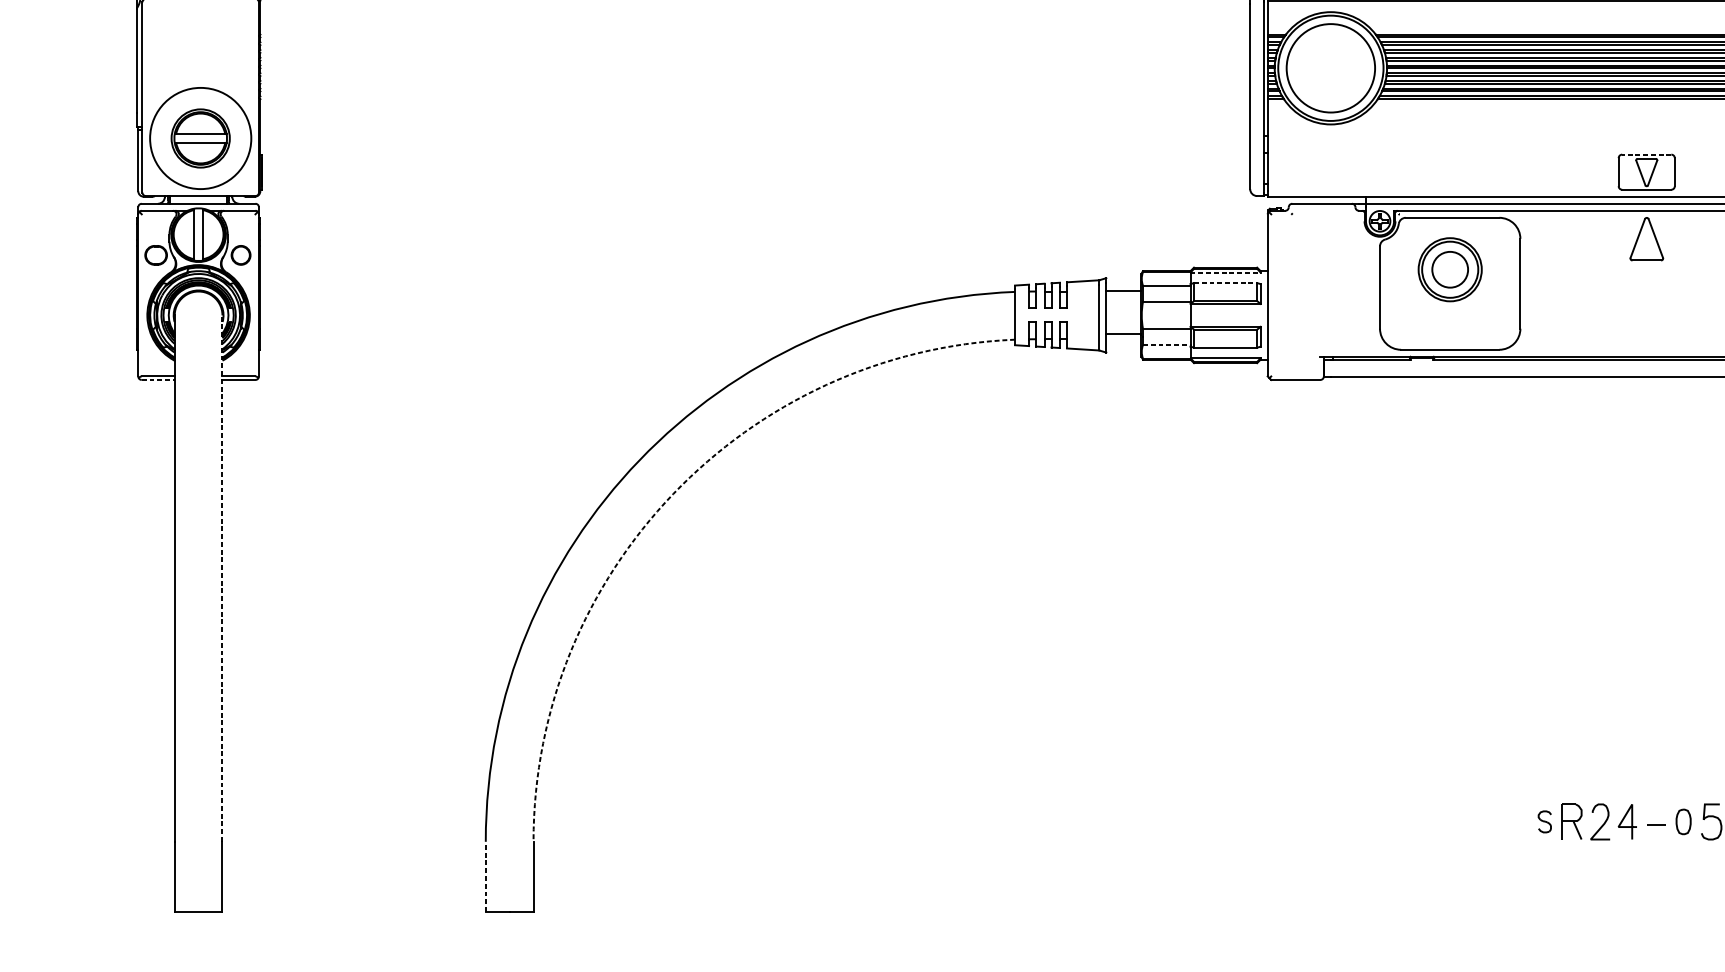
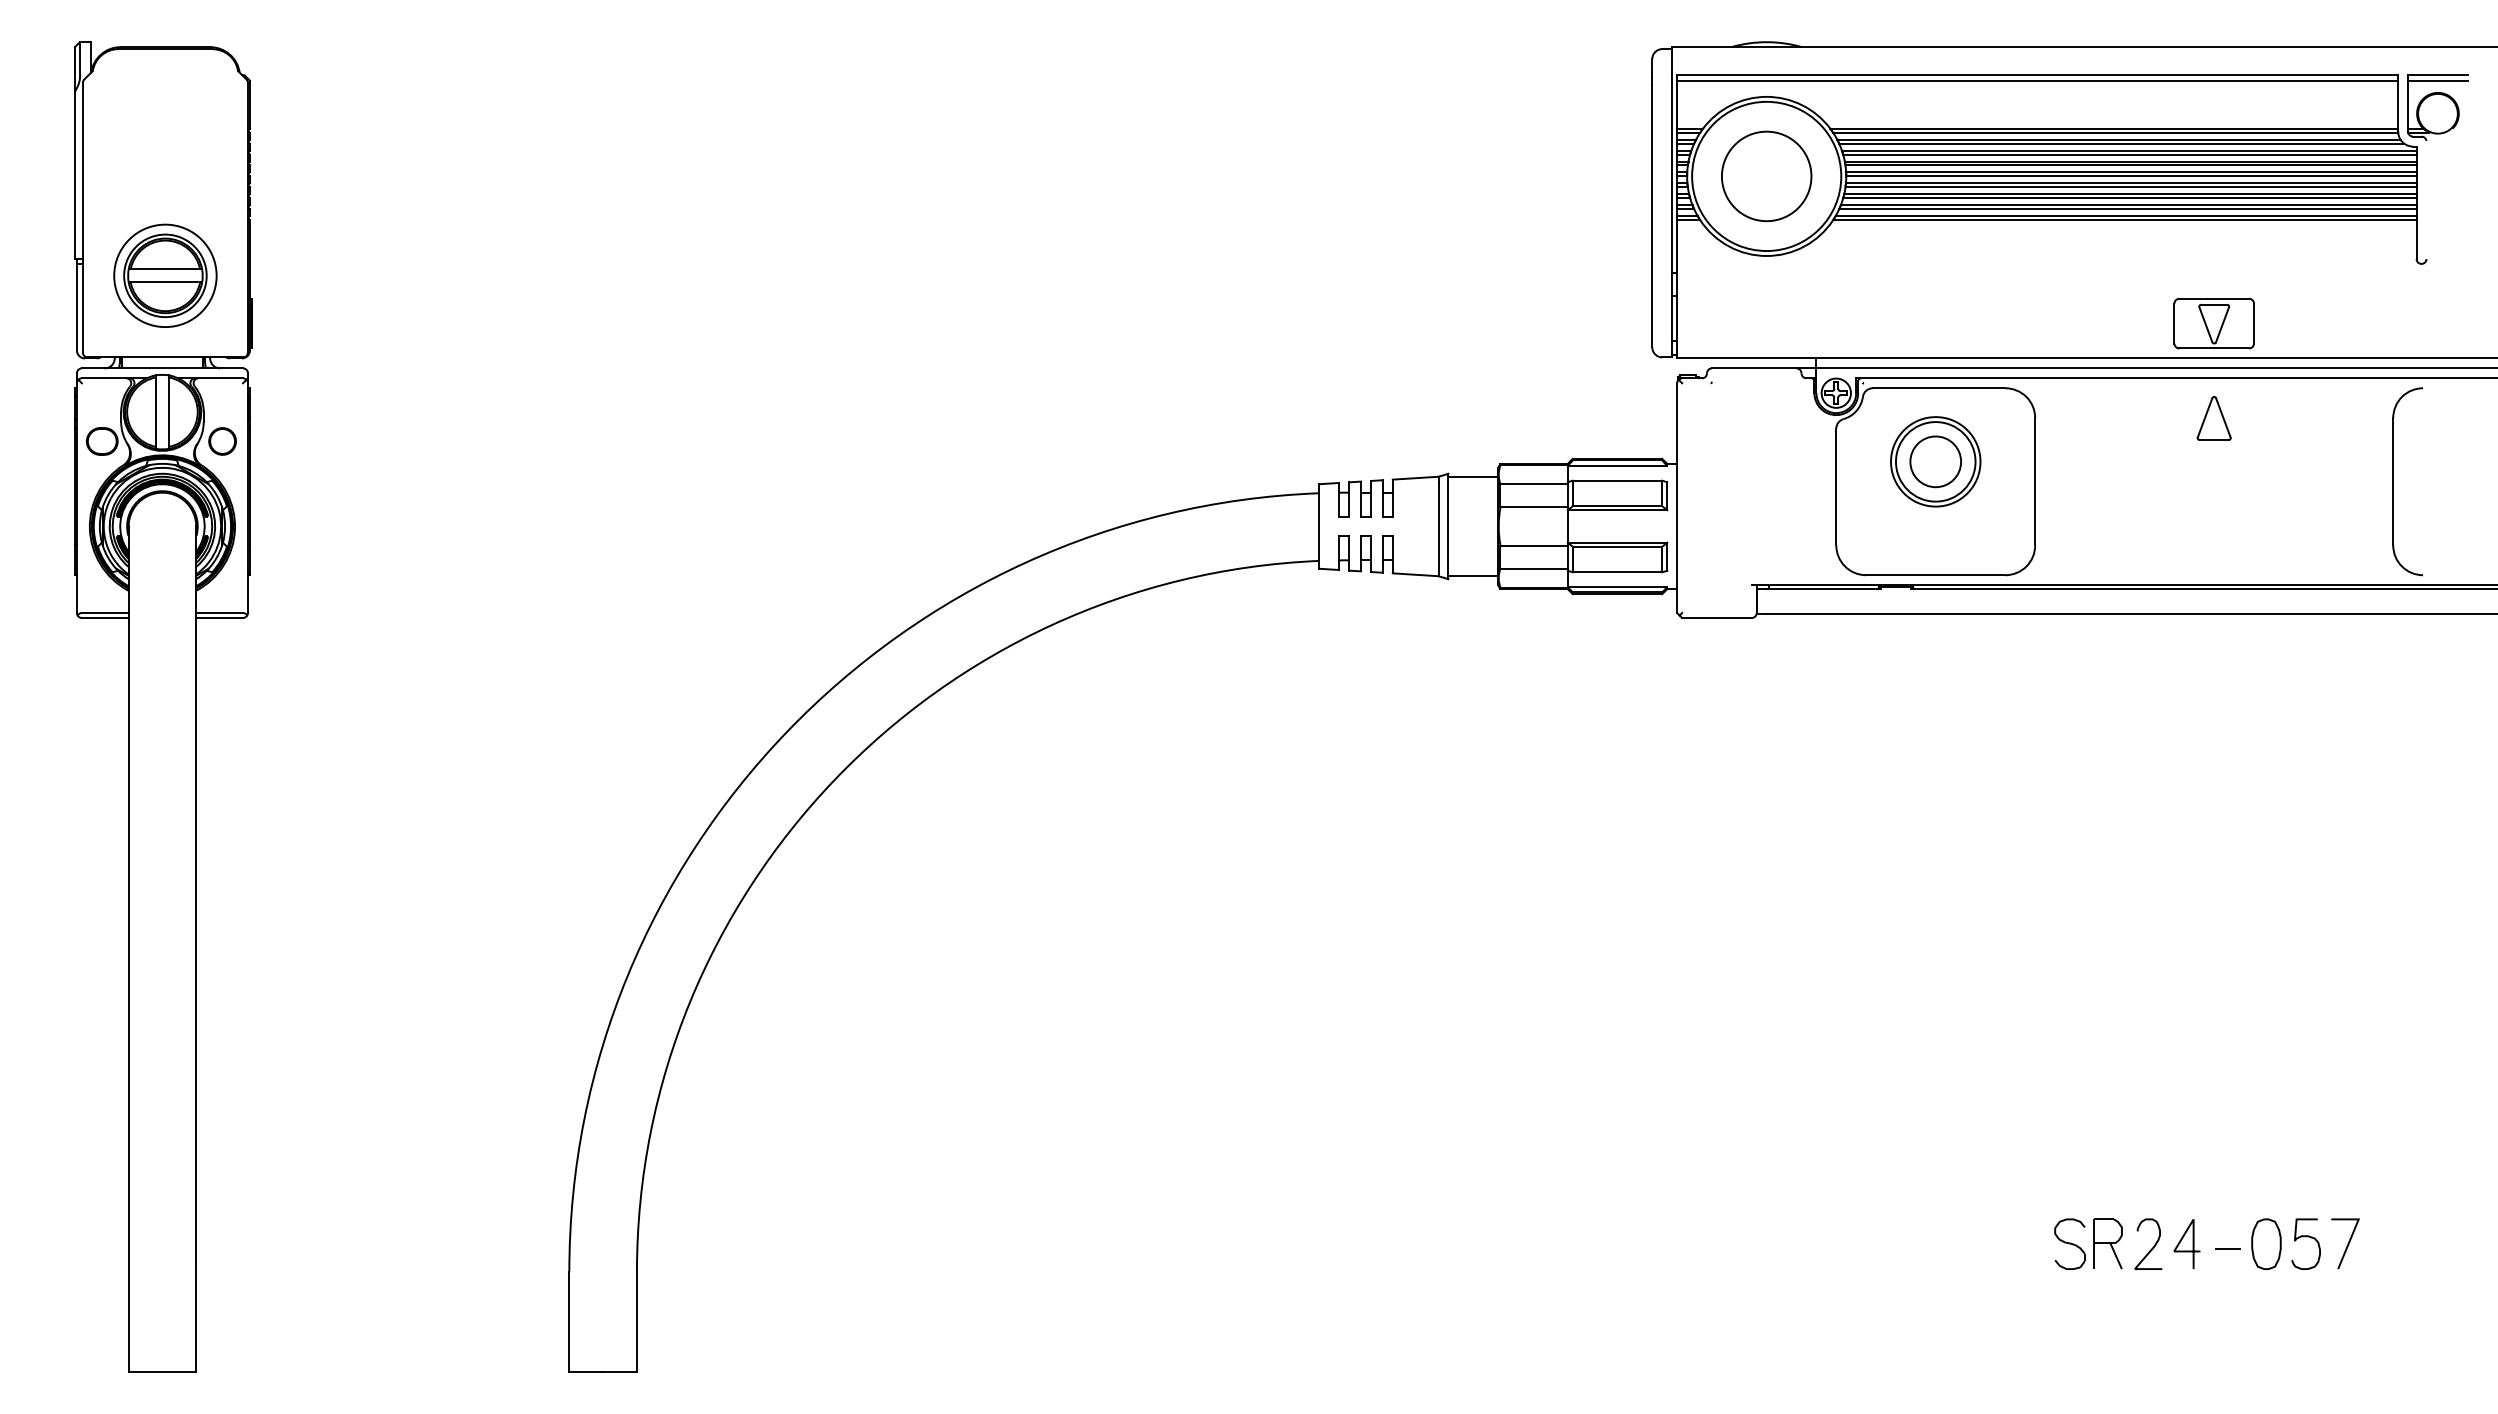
circle: (1330, 68) -> (1766, 176), size x0.71
circle: (200, 138) -> (165, 275), size x0.71
line: (1646, 154) -> (2214, 298), dashed -> solid
part: (1646, 239) -> (2213, 418), size x0.71
line: (1225, 272) -> (1617, 465), dashed -> solid
line: (1225, 282) -> (1617, 480), dashed -> solid
line: (1123, 291) -> (1473, 576), moved
line: (1123, 333) -> (1473, 476), moved
line: (1167, 345) -> (1534, 568), dashed -> solid
line: (158, 379) -> (105, 617), dashed -> solid
arc: (673, 493) -> (835, 779), dashed -> solid
line: (222, 578) -> (196, 899), dashed -> solid
part: (1544, 821) -> (2069, 1243), size x1.67
part: (1683, 821) -> (2266, 1243), size x1.43
line: (485, 877) -> (569, 1322), dashed -> solid

